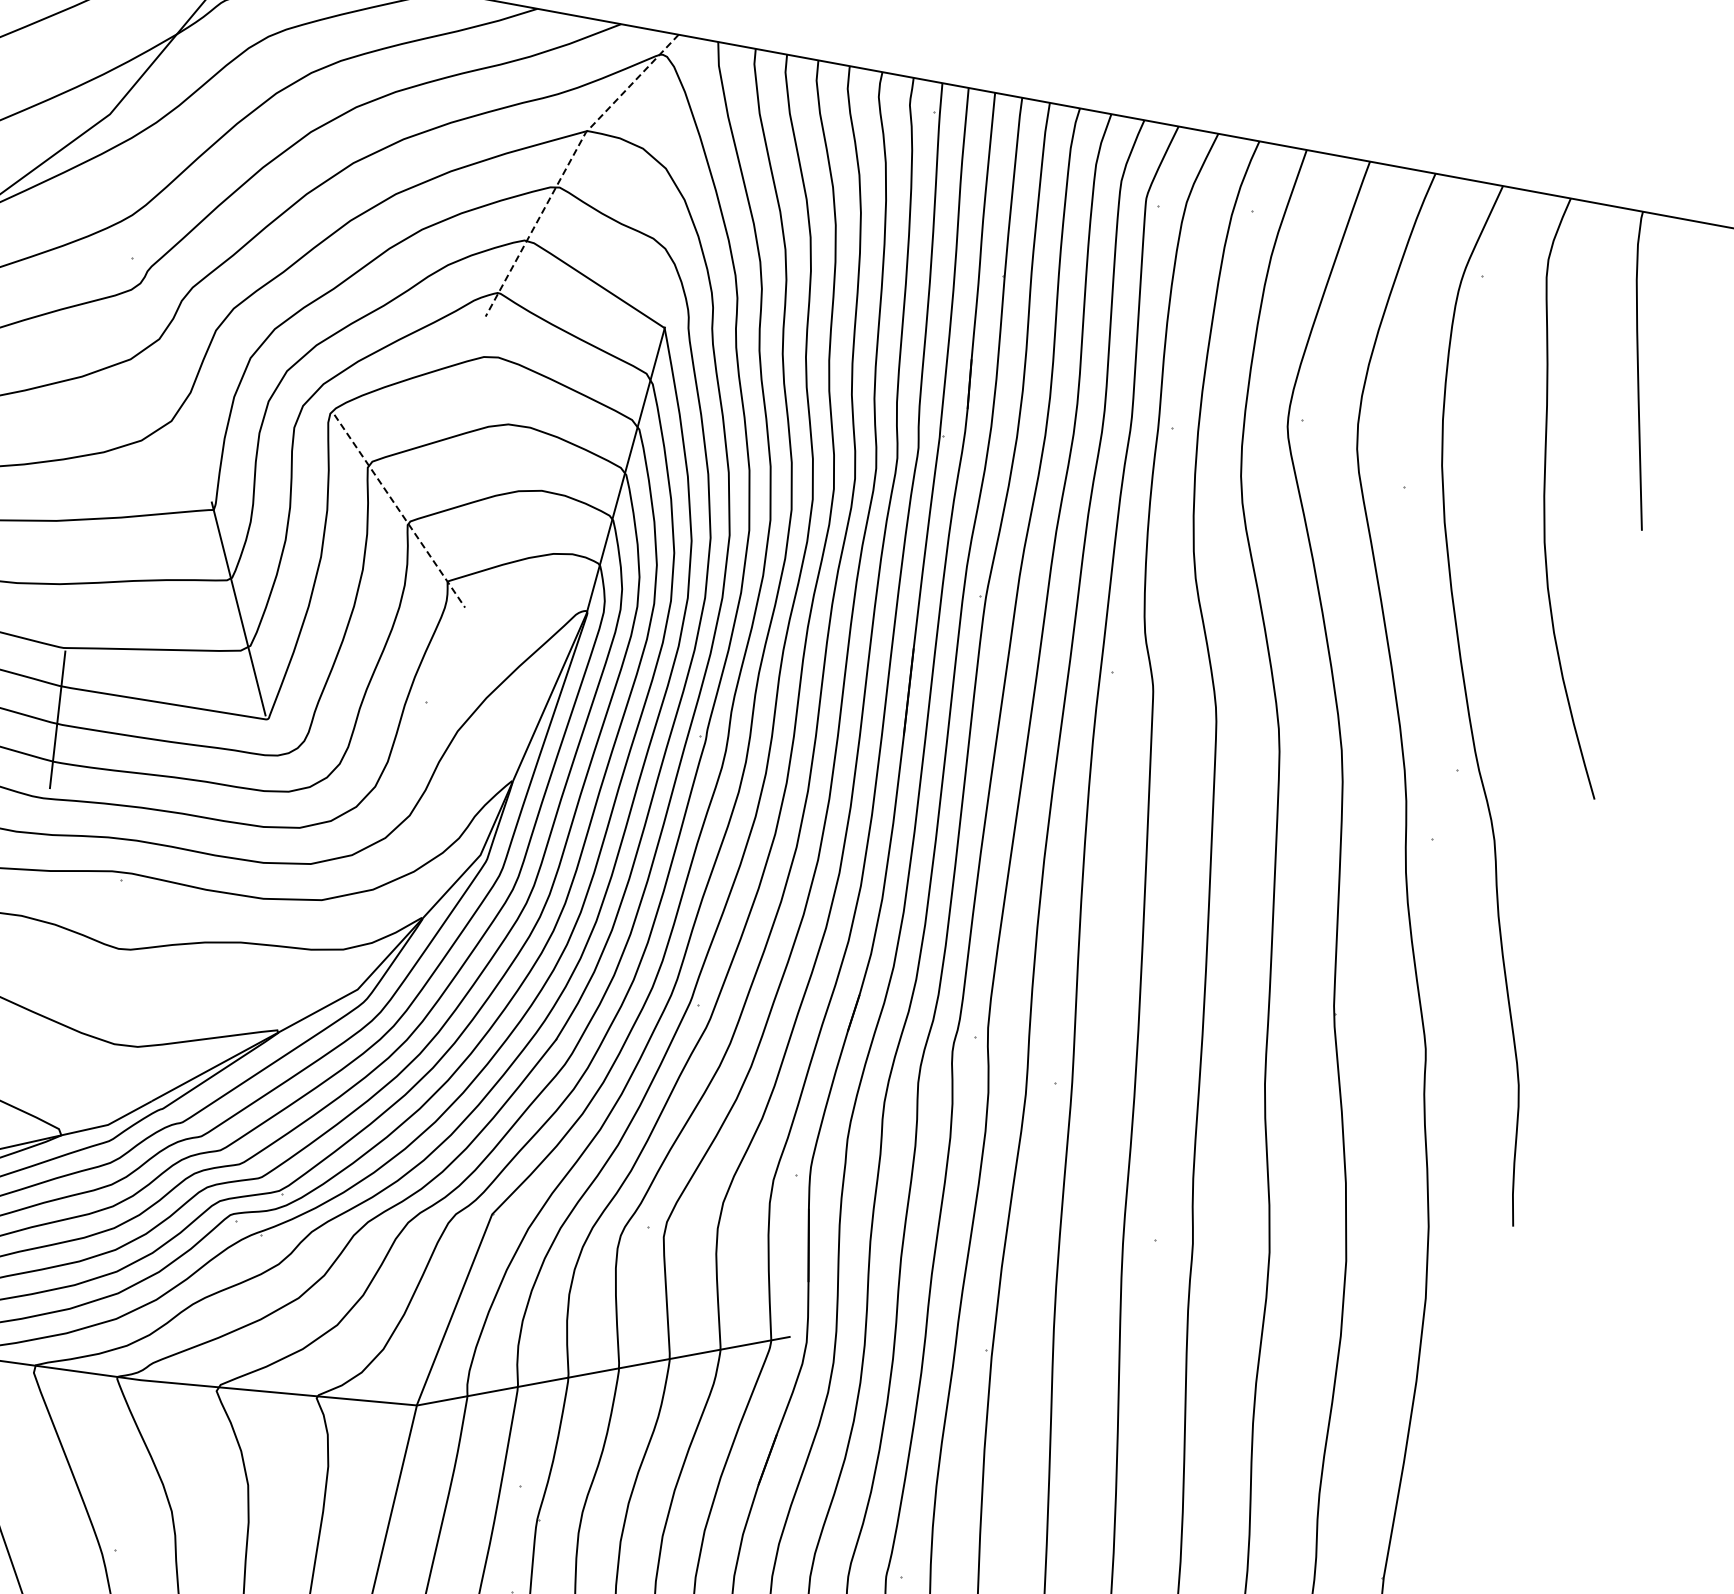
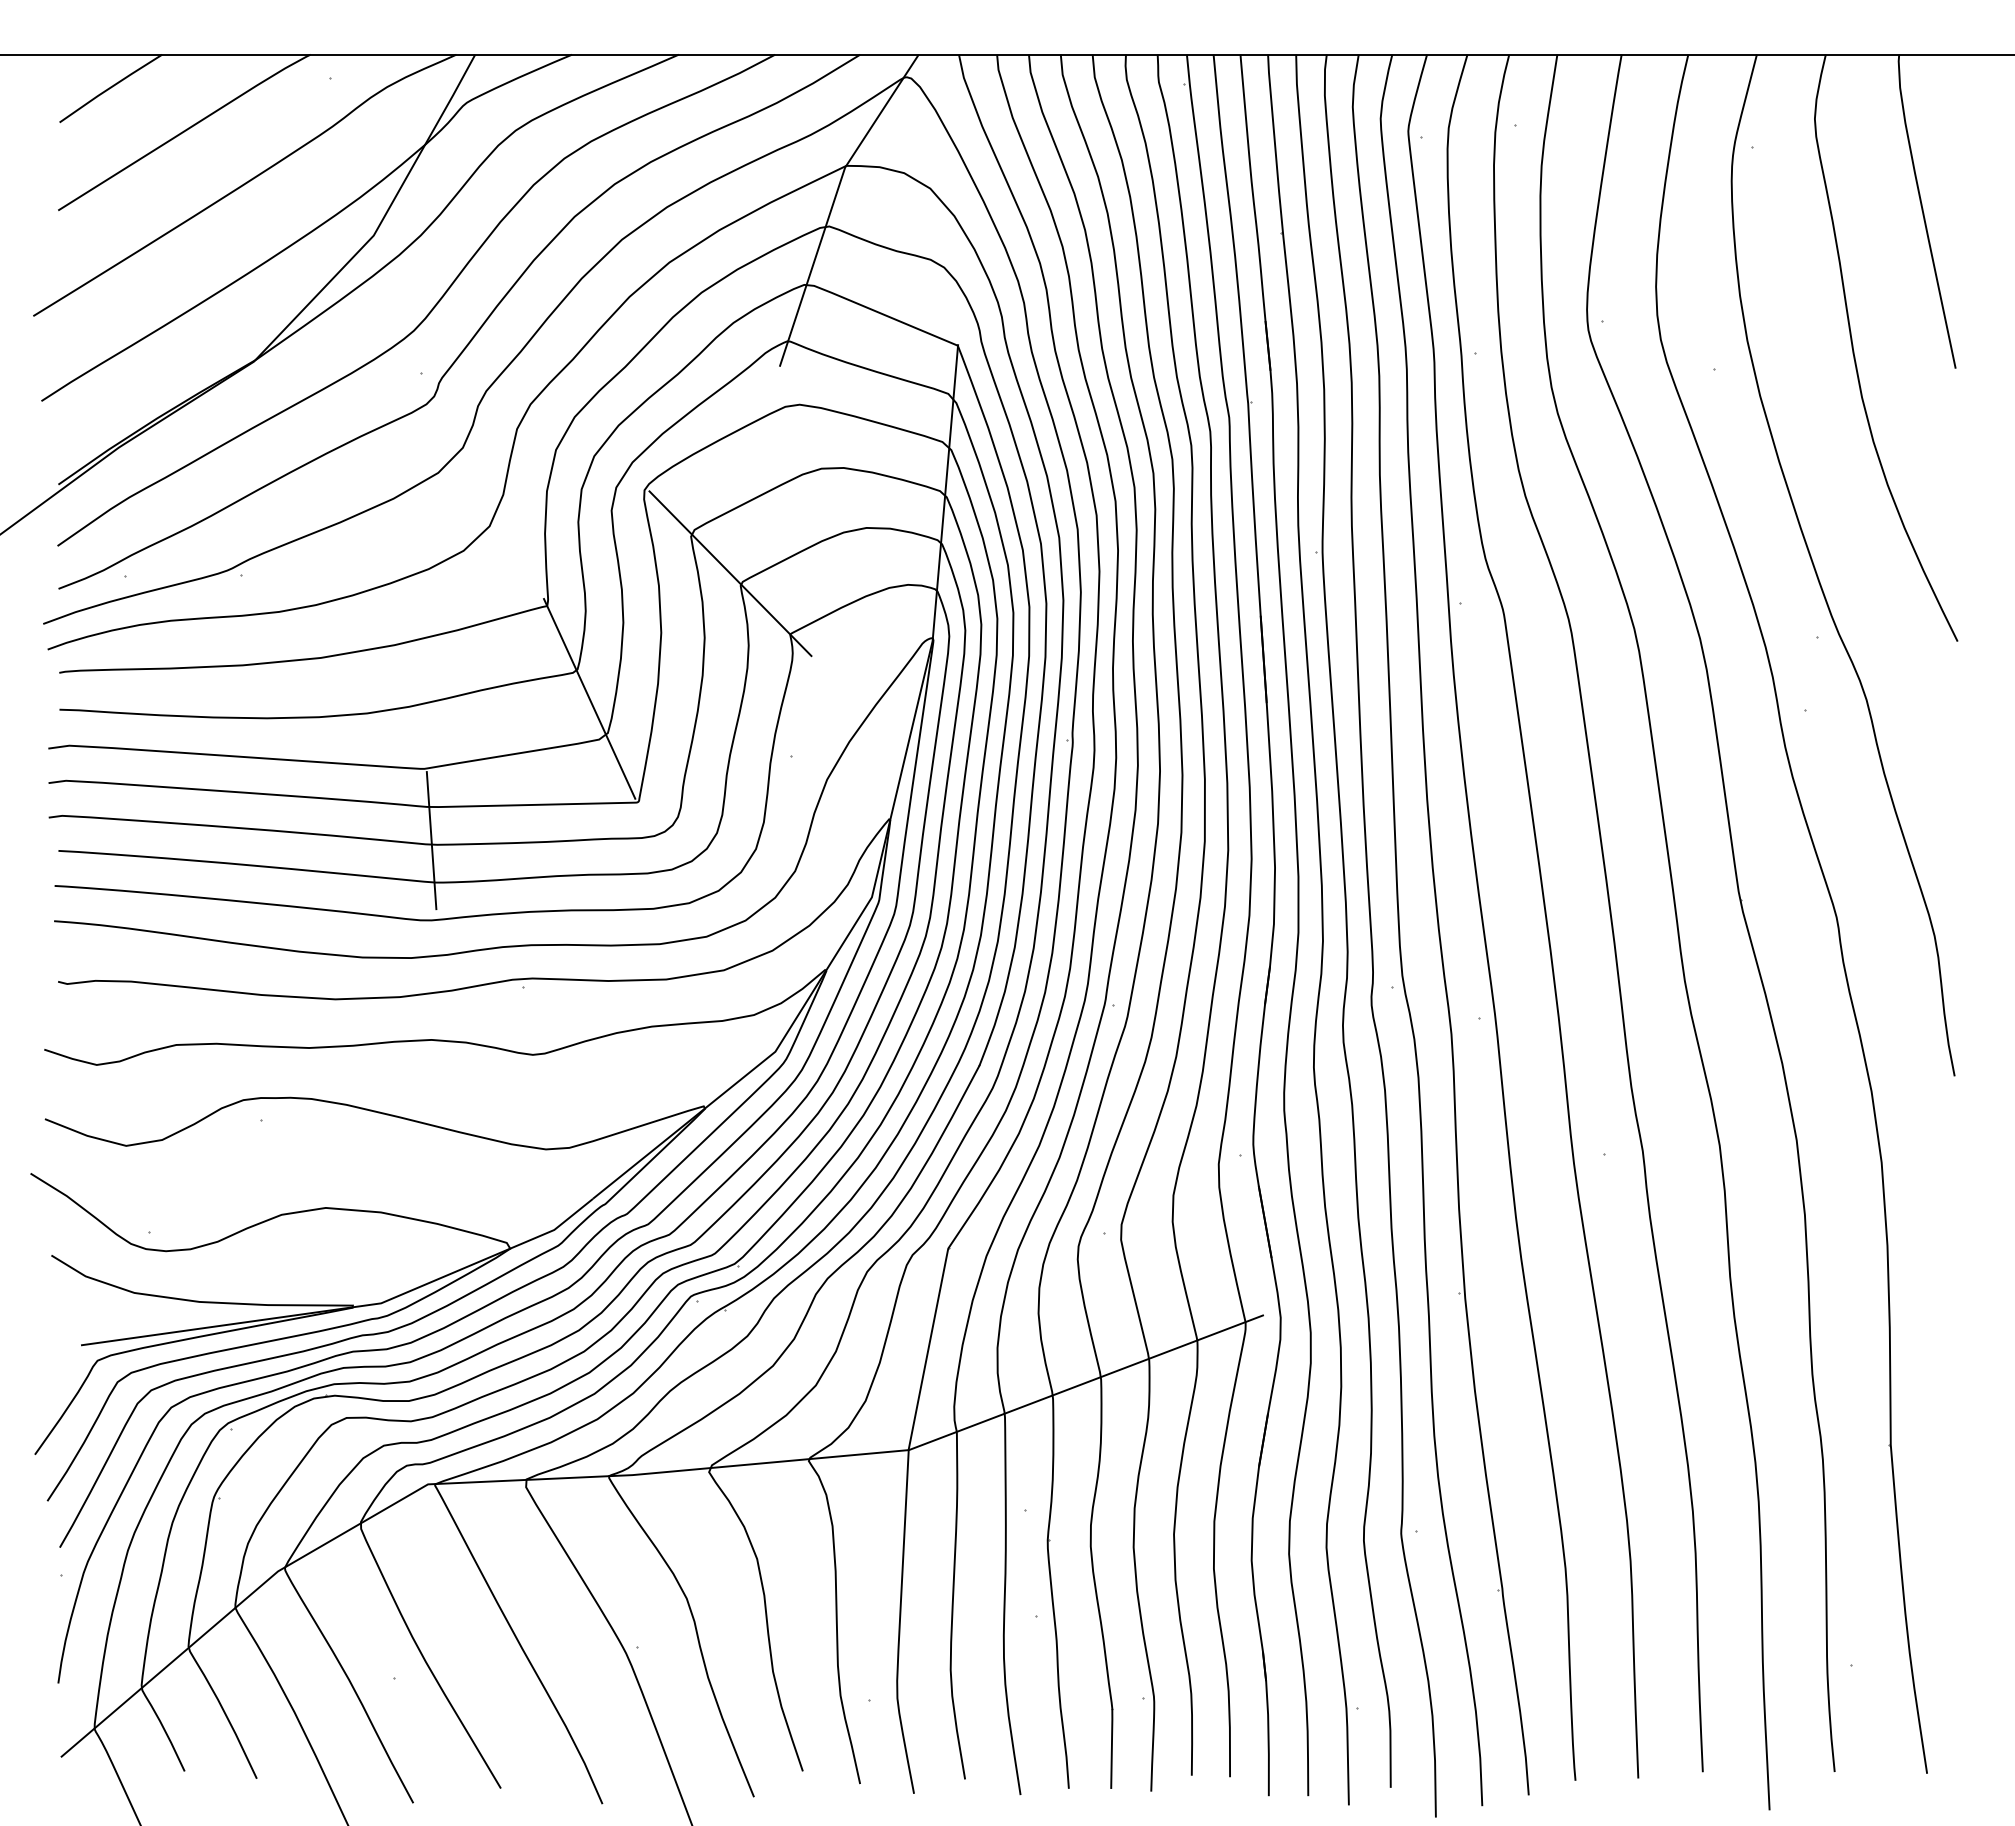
line: (568, 164) -> (833, 202), dashed -> solid
line: (399, 512) -> (730, 574), dashed -> solid

